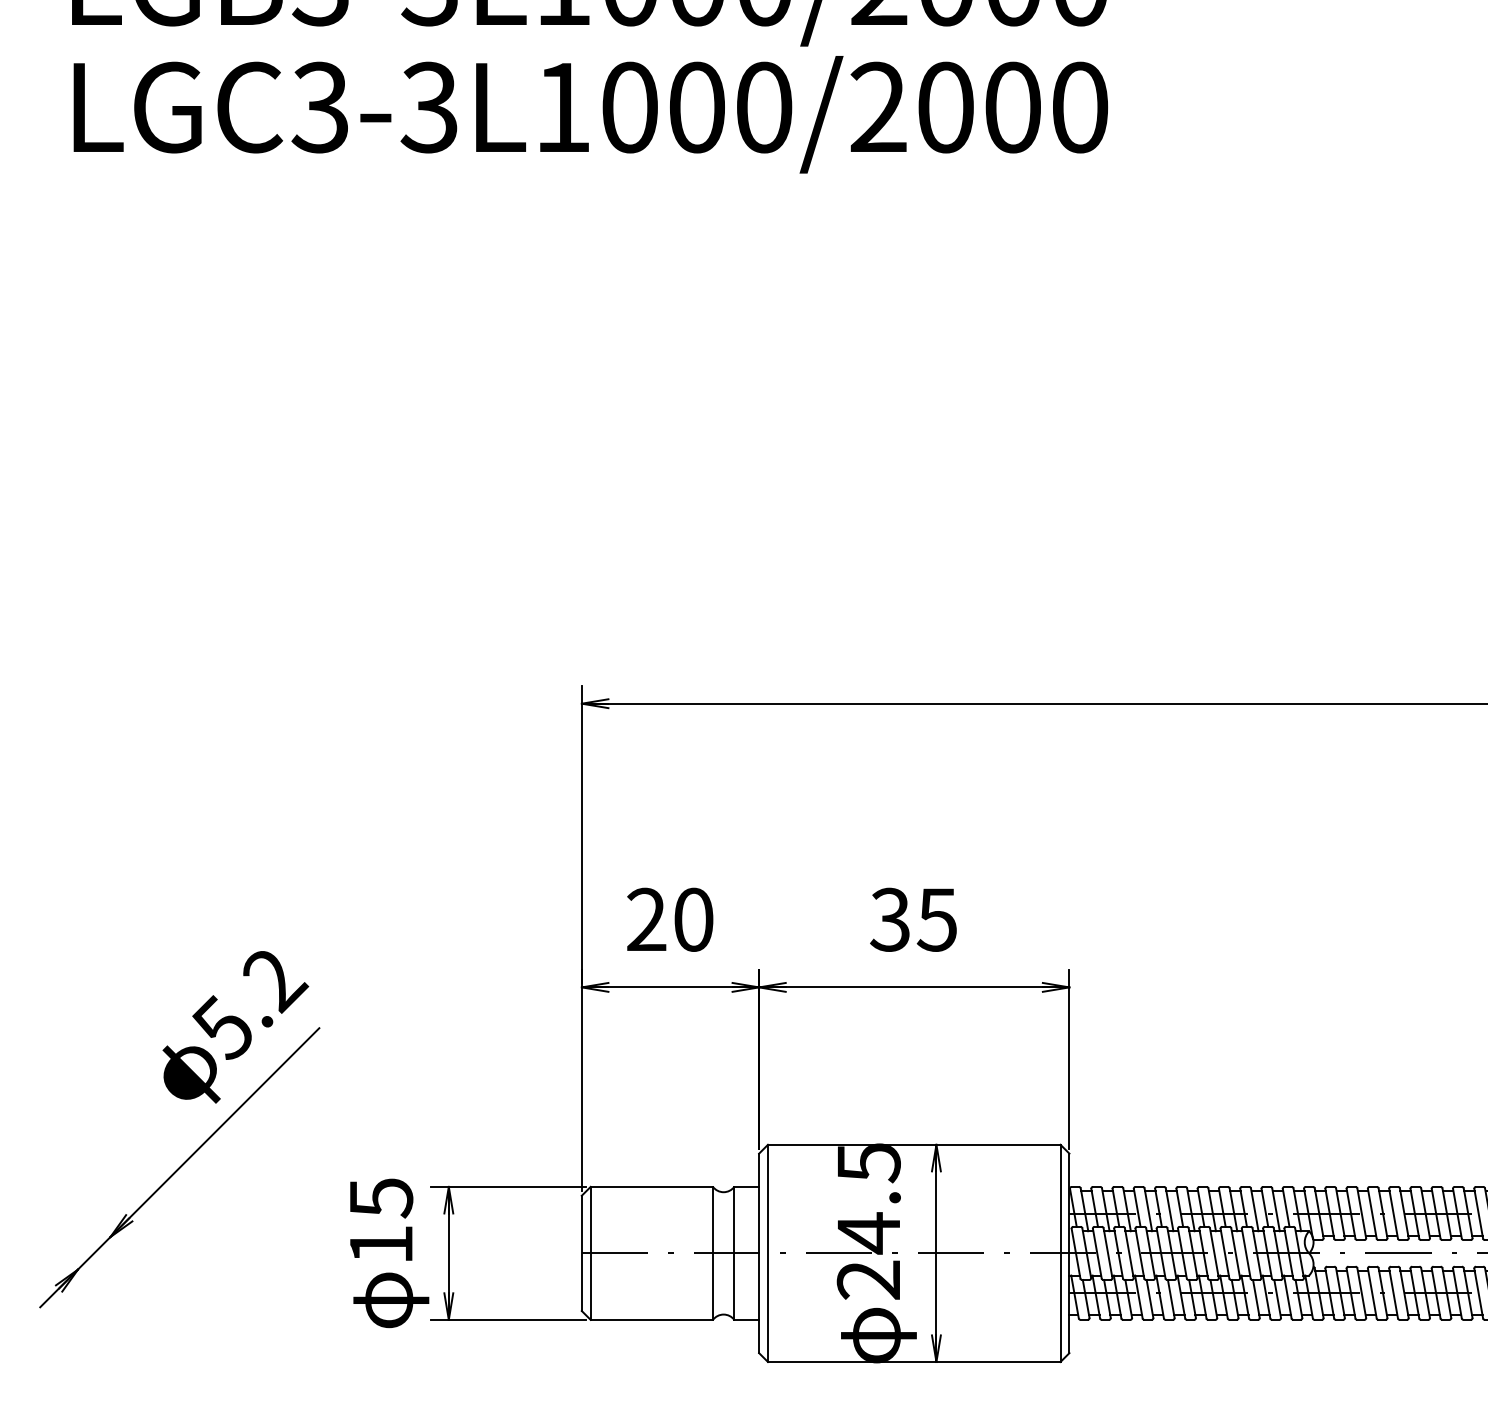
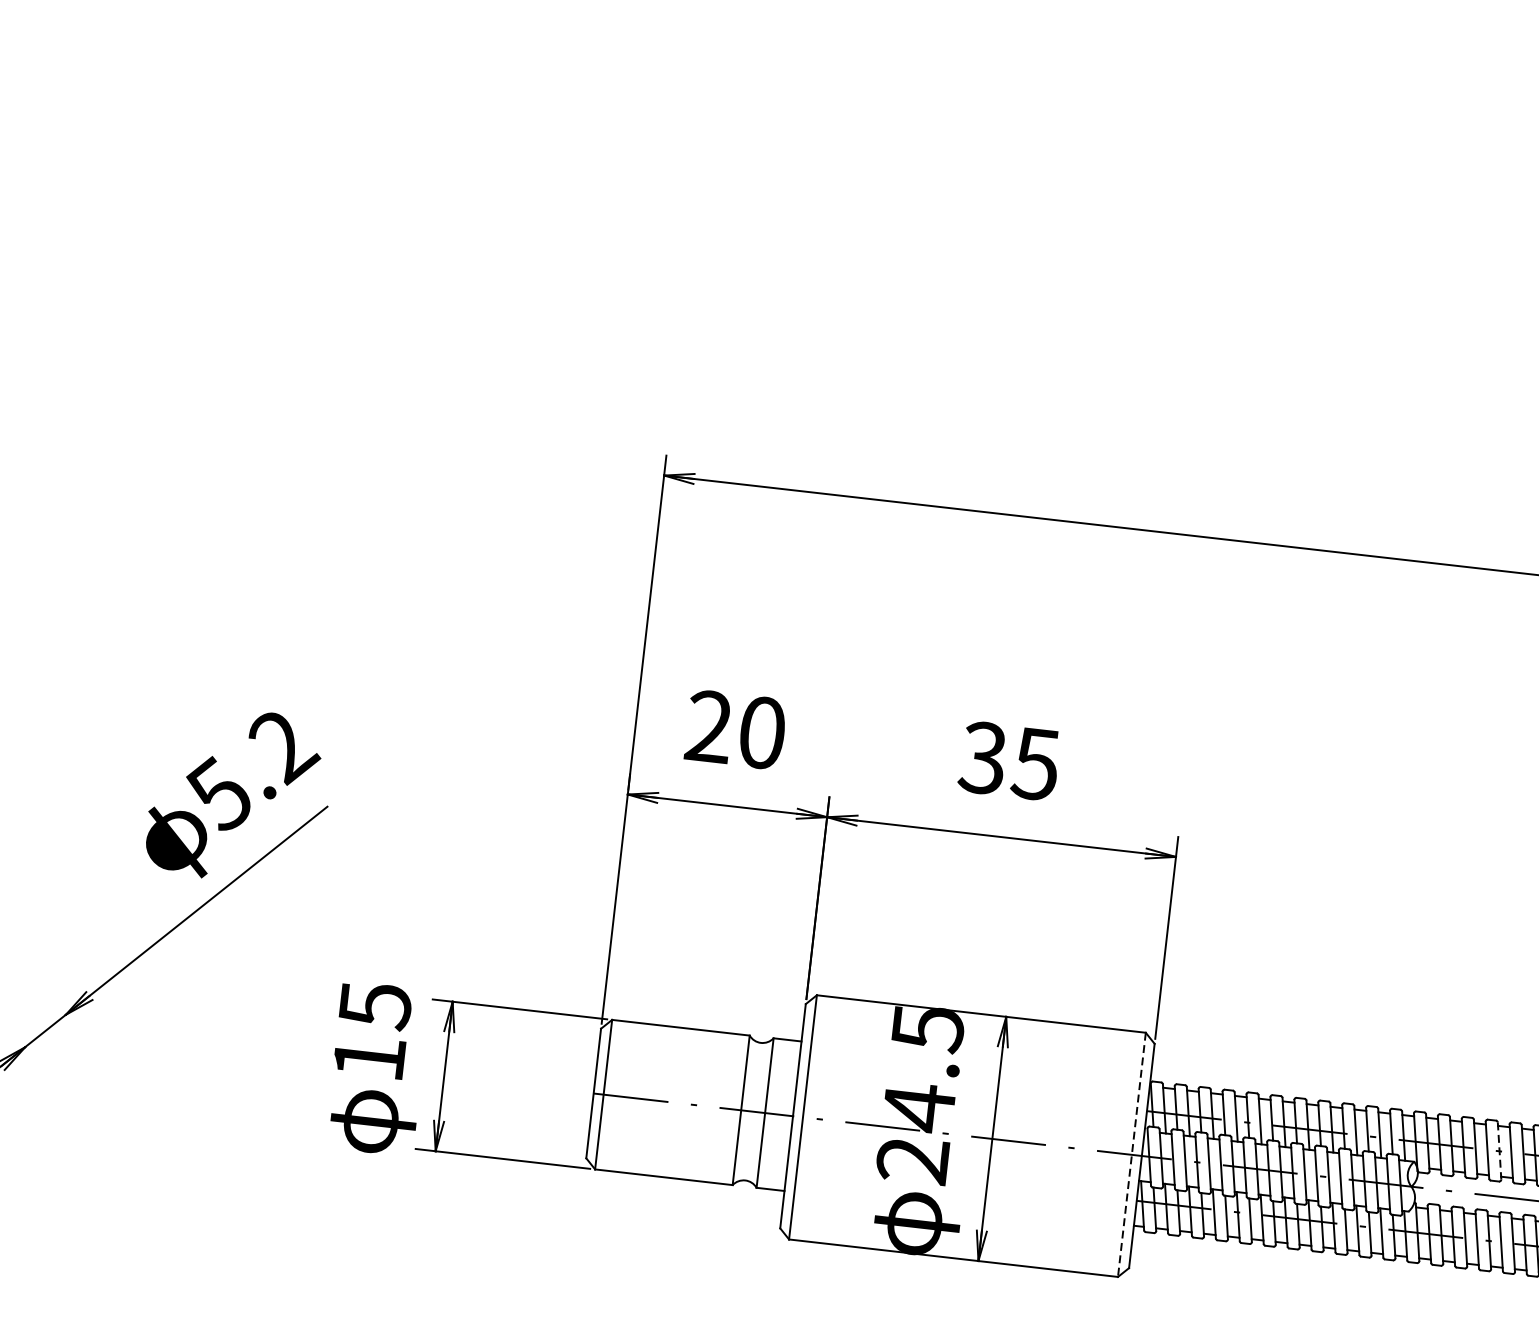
line: (1383, 1213) -> (1500, 1151), solid -> dashed
line: (1060, 1253) -> (1131, 1154), solid -> dashed

